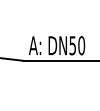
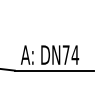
text: (77, 45) -> (71, 54), DN50 -> DN74

